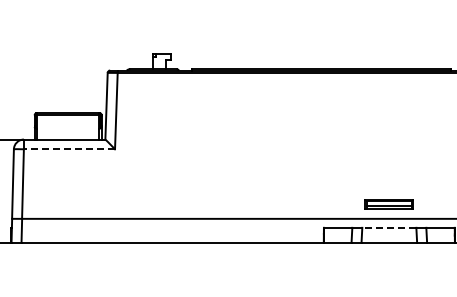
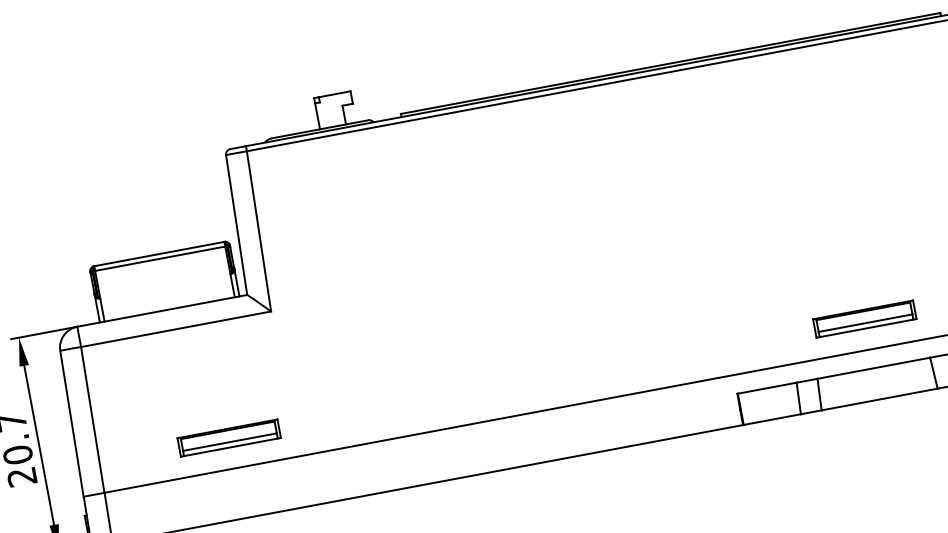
line: (69, 149) -> (176, 329), dashed -> solid
part: (84, 204) -> (229, 438), added
line: (388, 227) -> (871, 367), dashed -> solid

